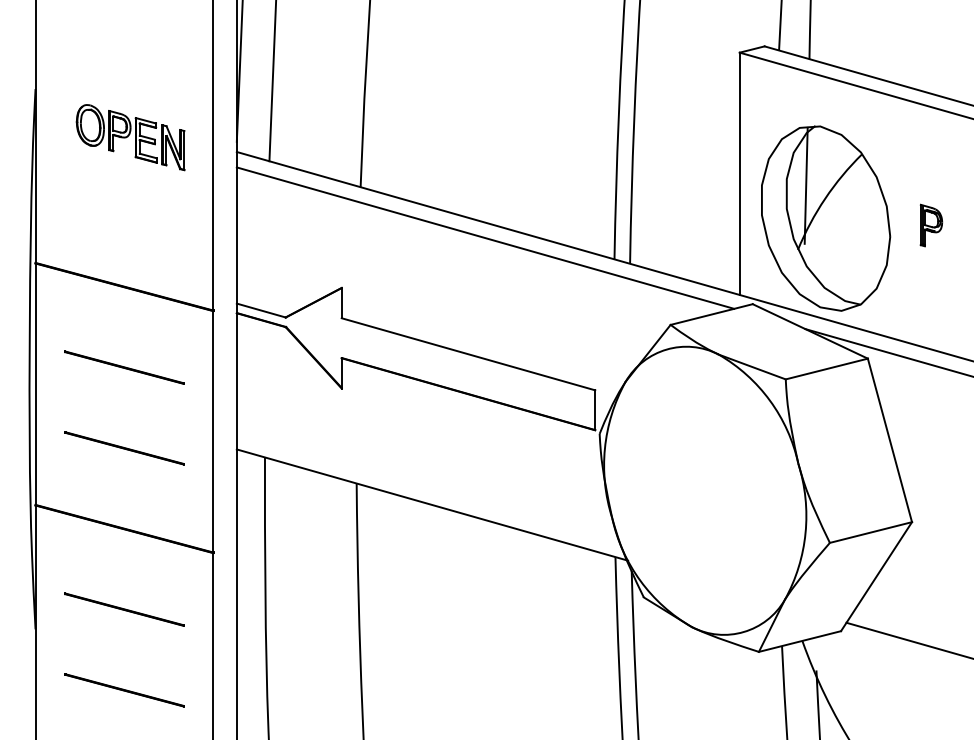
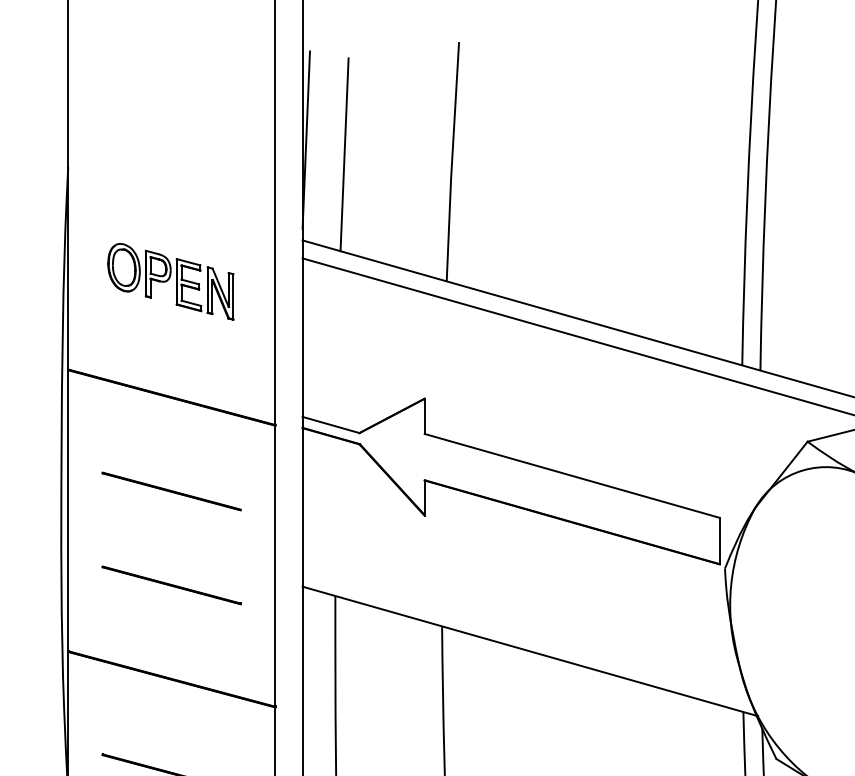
part: (130, 137) -> (170, 281), moved

